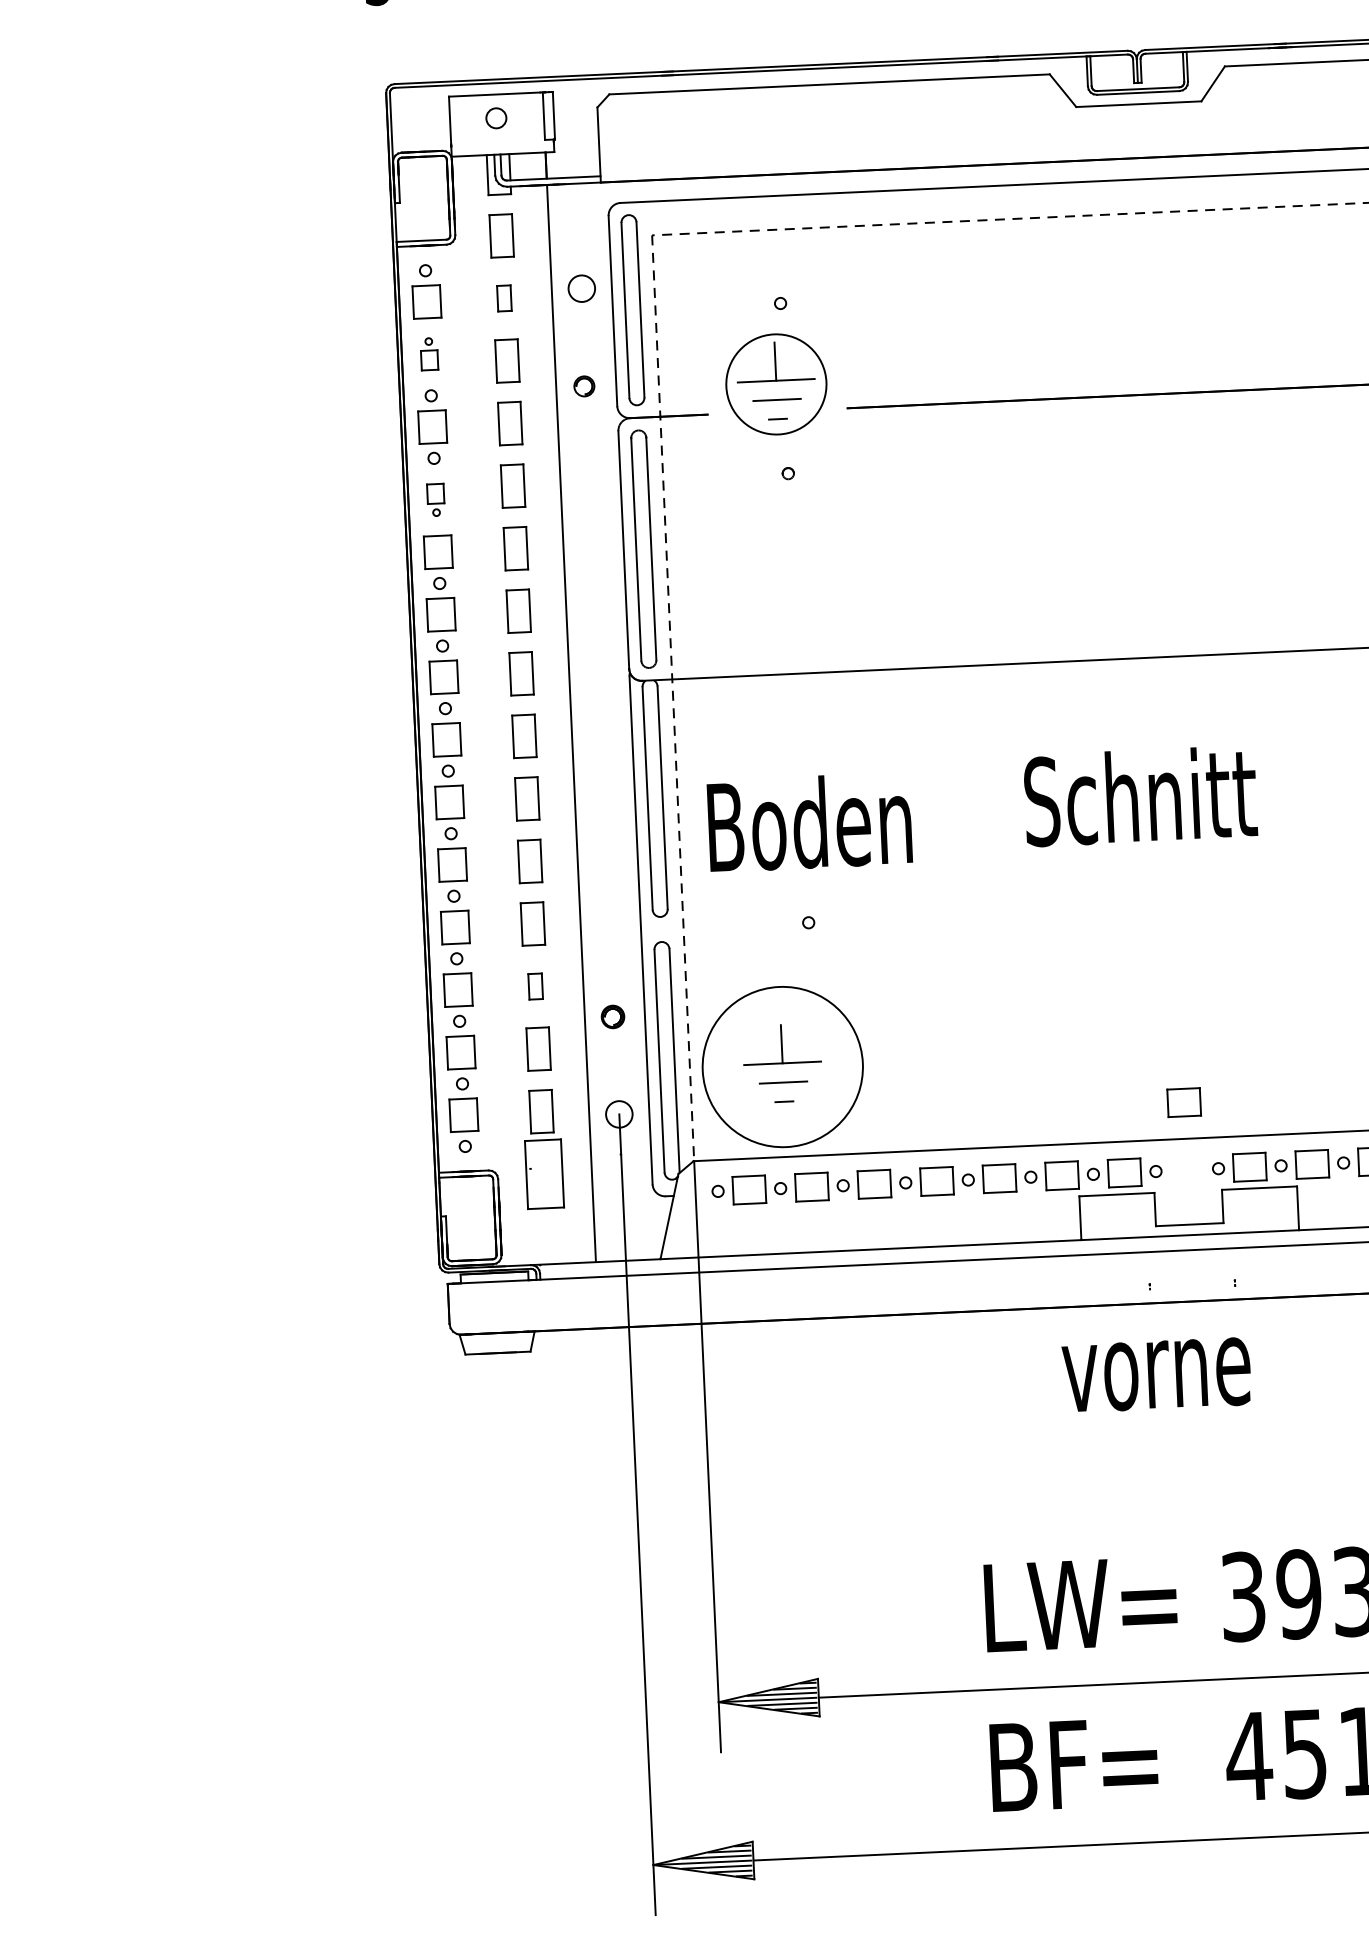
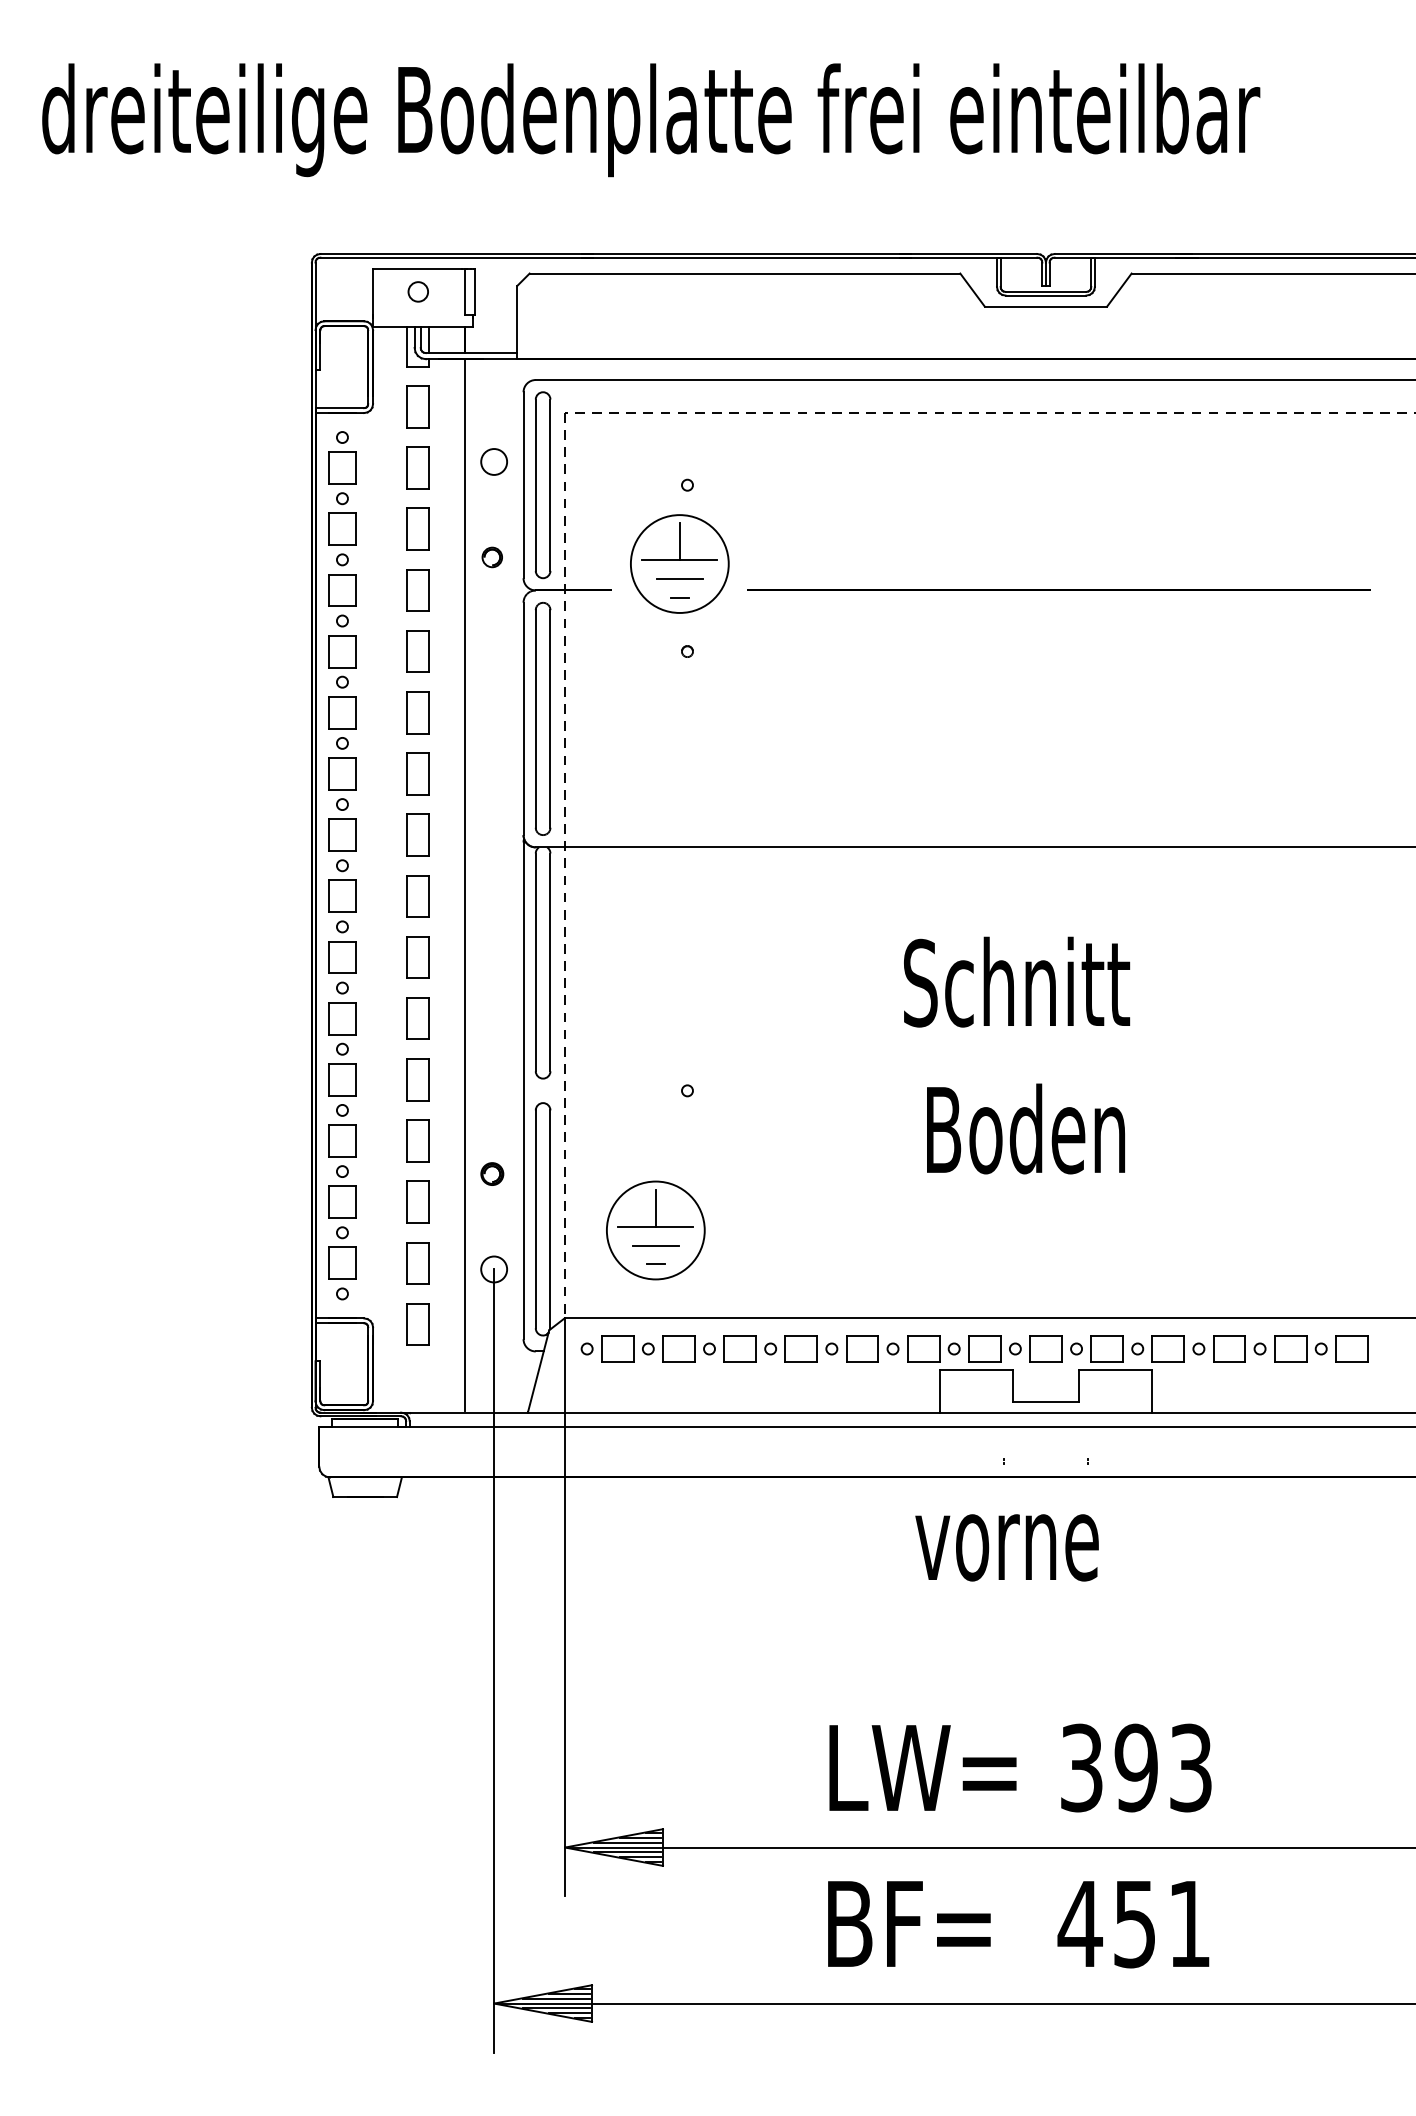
part: (503, 297) -> (417, 467), size x1.67
part: (429, 353) -> (342, 518), size x1.67
part: (436, 499) -> (342, 661), size x1.67
text: (809, 821) -> (1025, 1128), moved
part: (534, 986) -> (417, 1140), size x1.67
circle: (782, 1067) -> (655, 1230), size x0.62
part: (1183, 1102) -> (1045, 1348), moved
part: (543, 1174) -> (417, 1324), size x0.62

